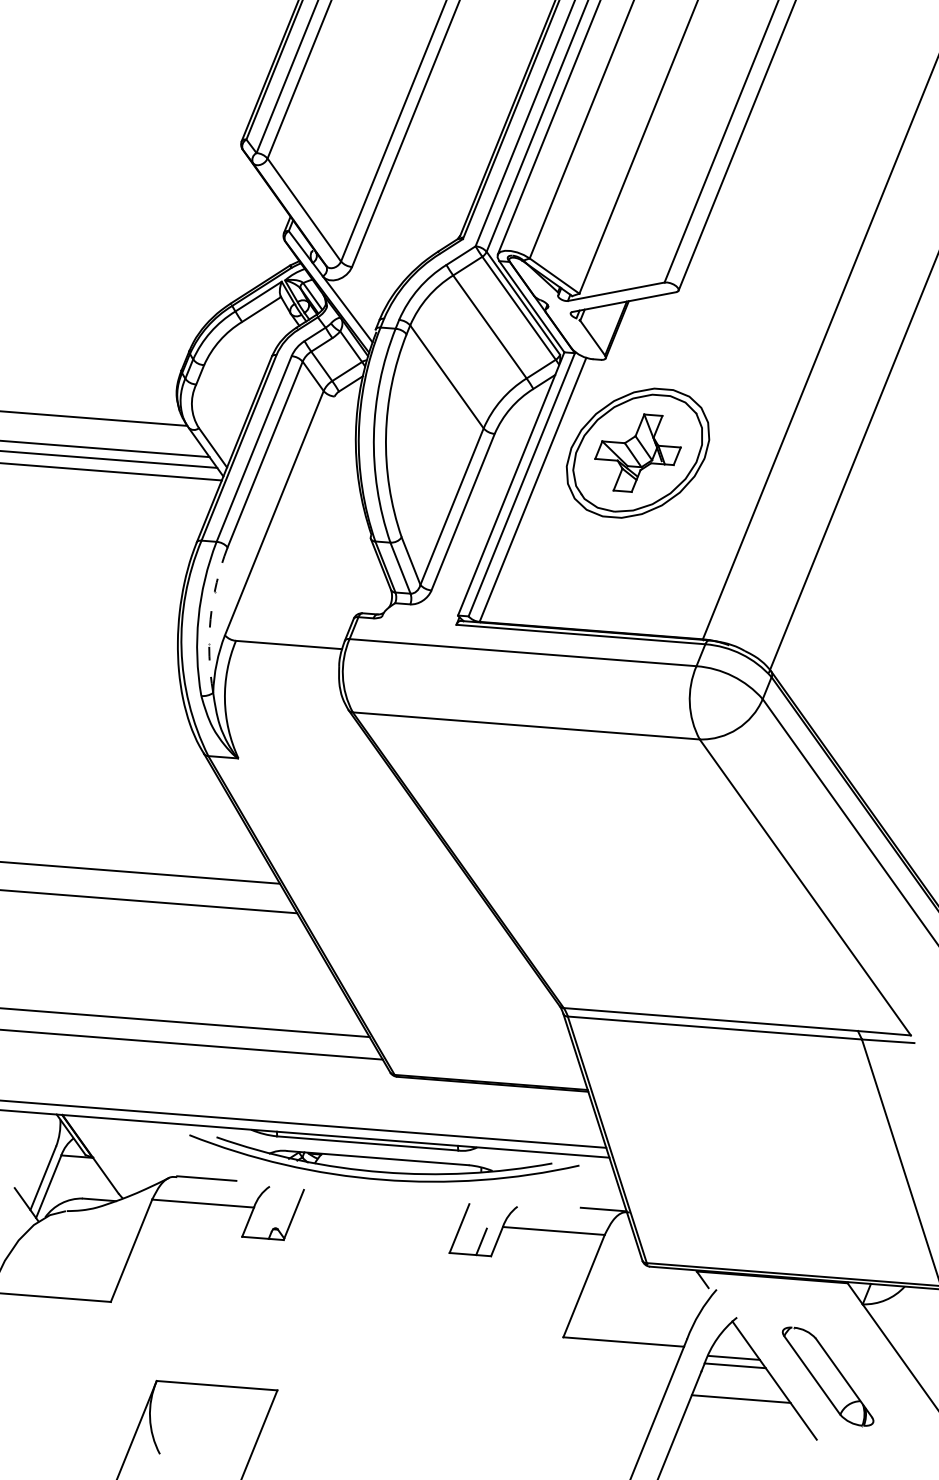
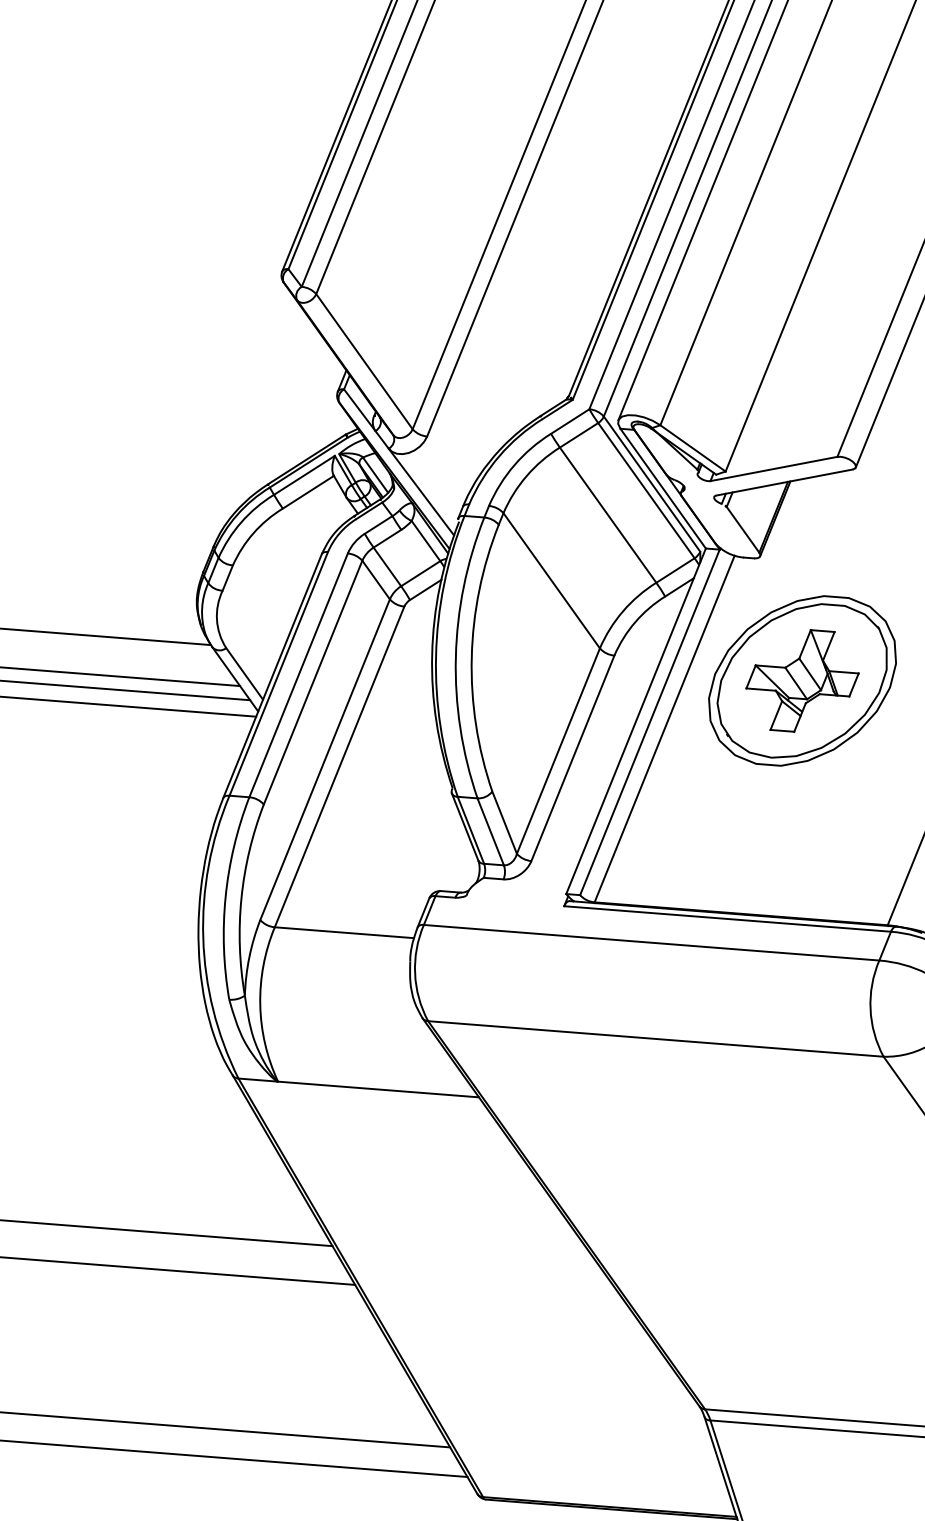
line: (285, 518) -> (339, 766), added
arc: (210, 619) -> (241, 899), dashed -> solid
line: (314, 764) -> (377, 1089), added

